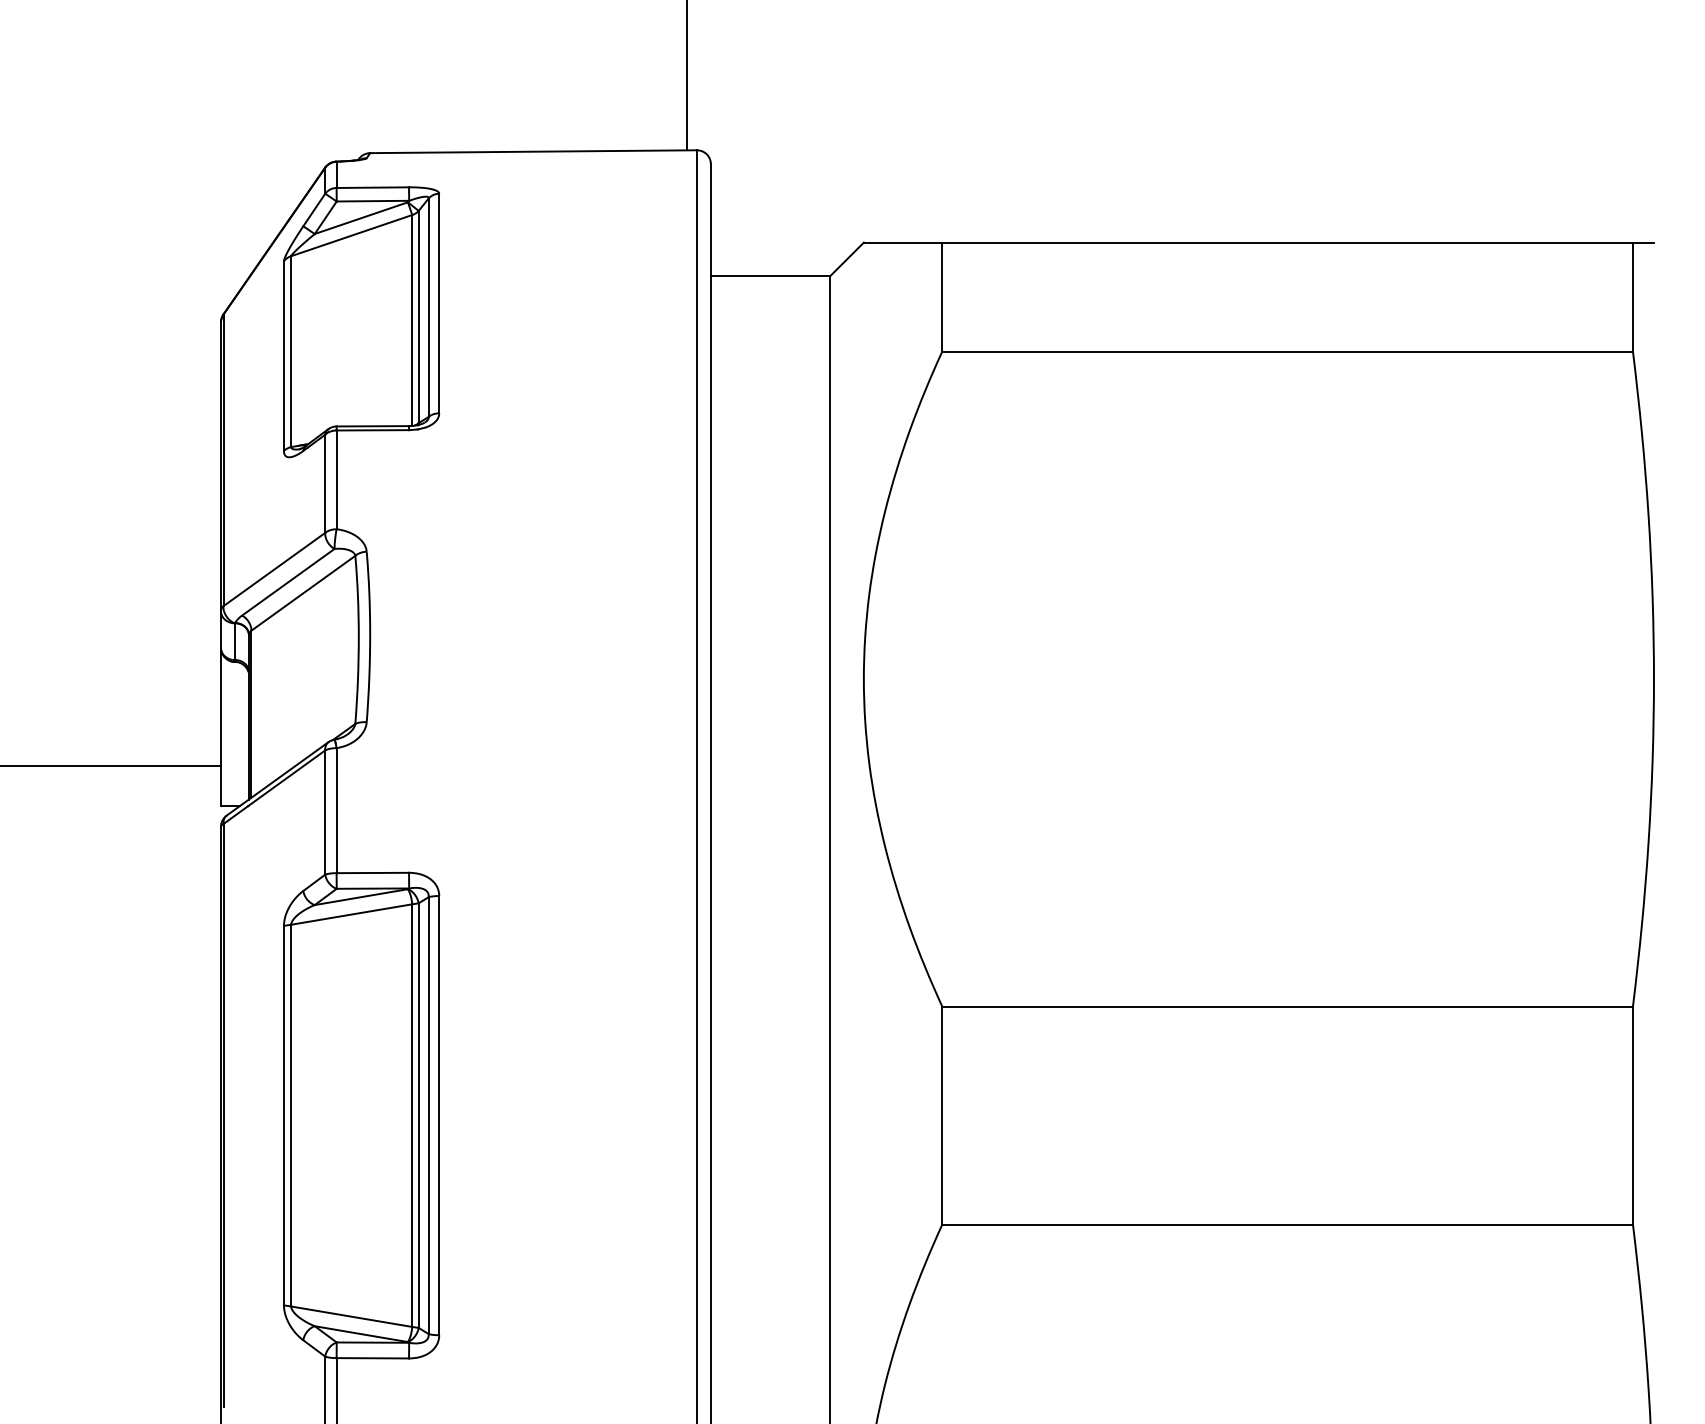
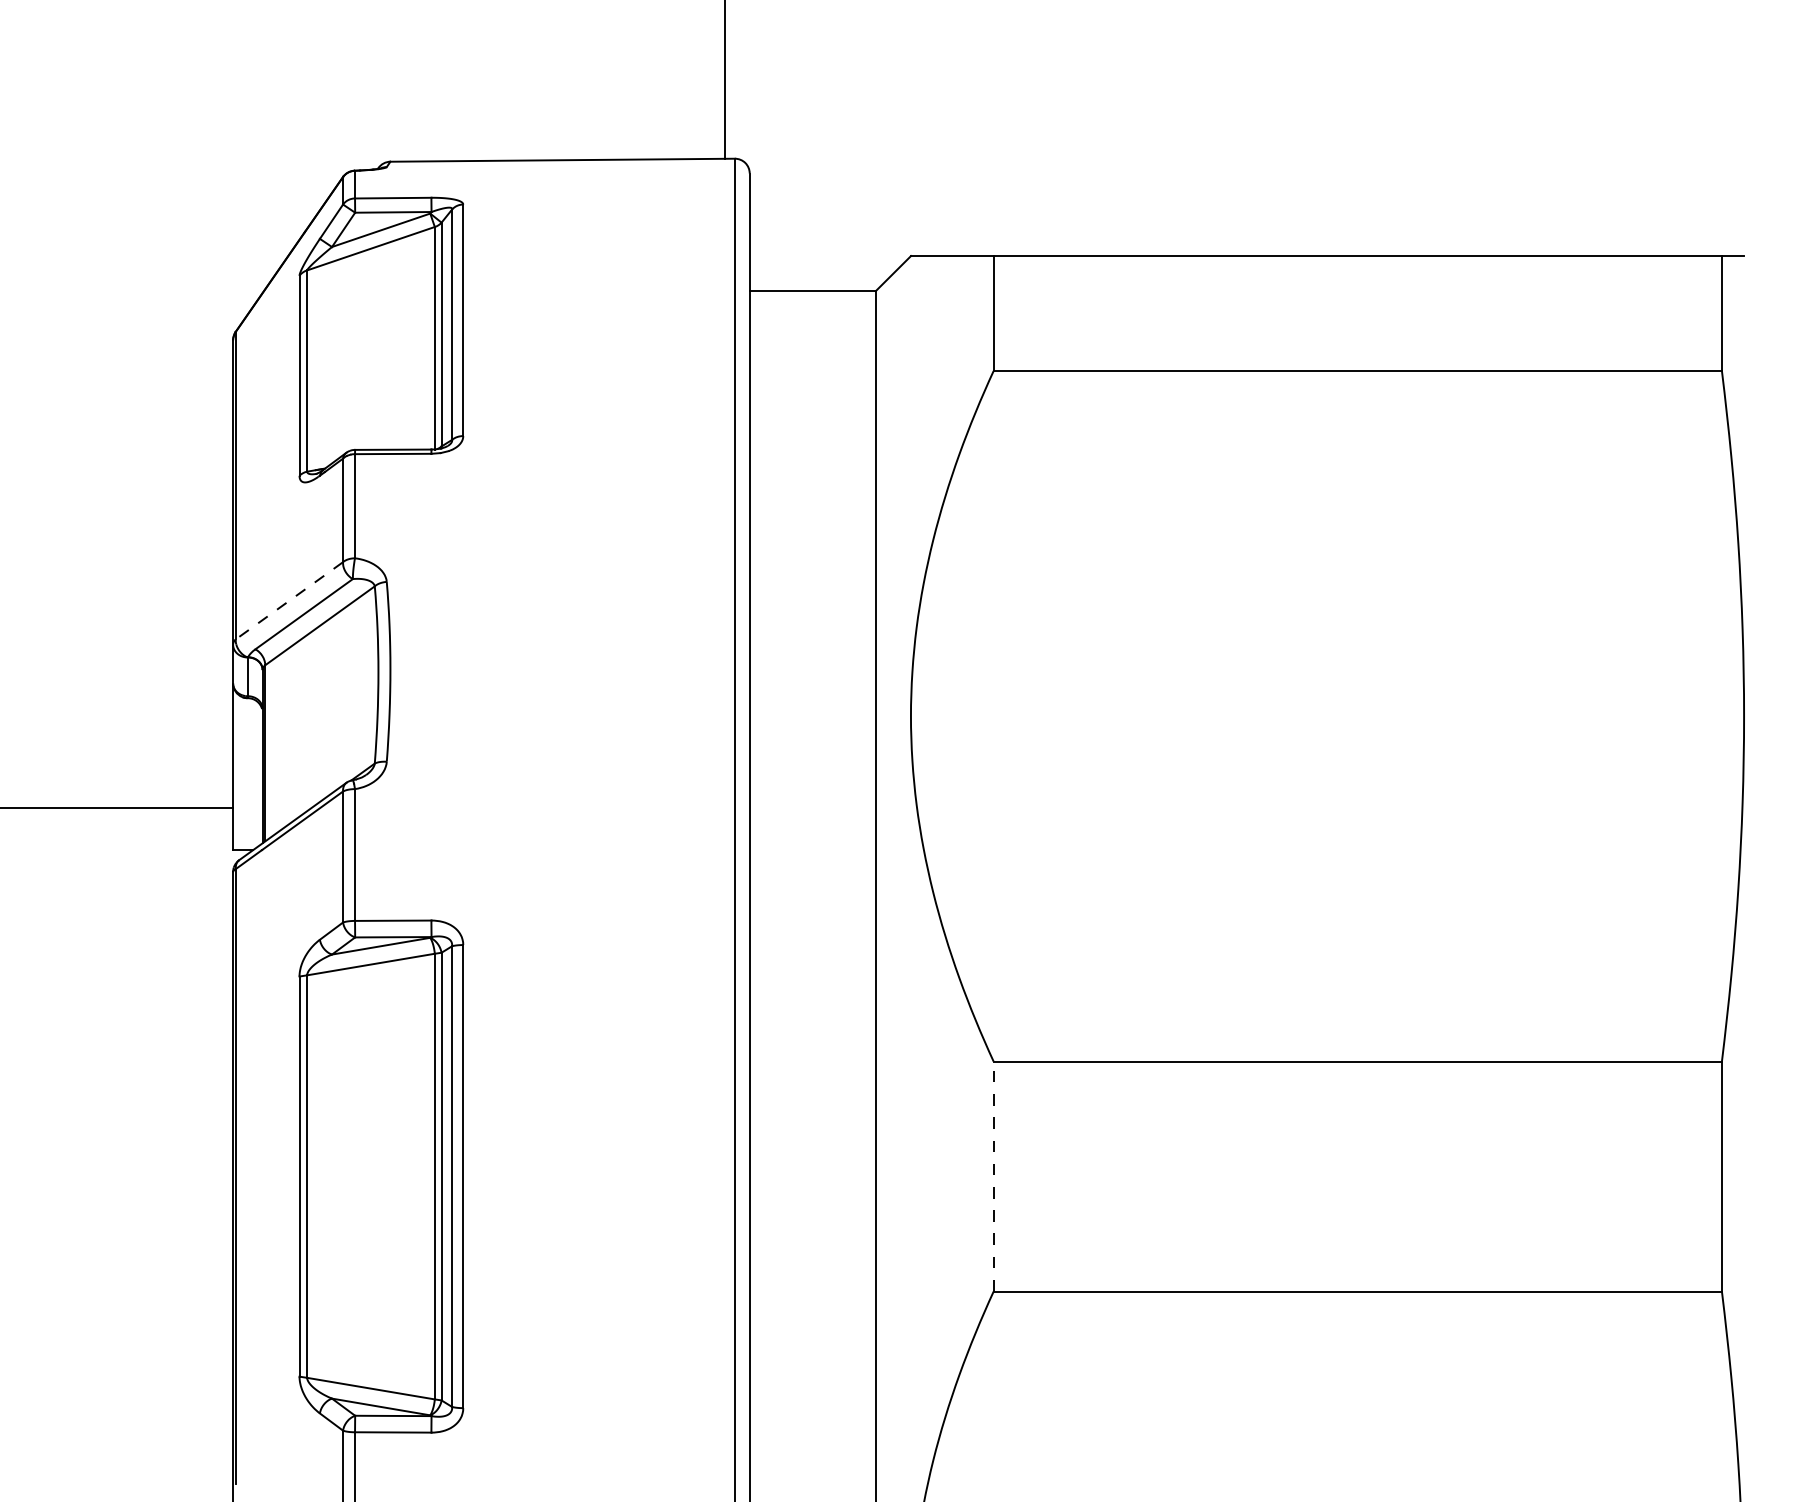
line: (274, 570) -> (289, 601), solid -> dashed
line: (942, 1115) -> (993, 1176), solid -> dashed

